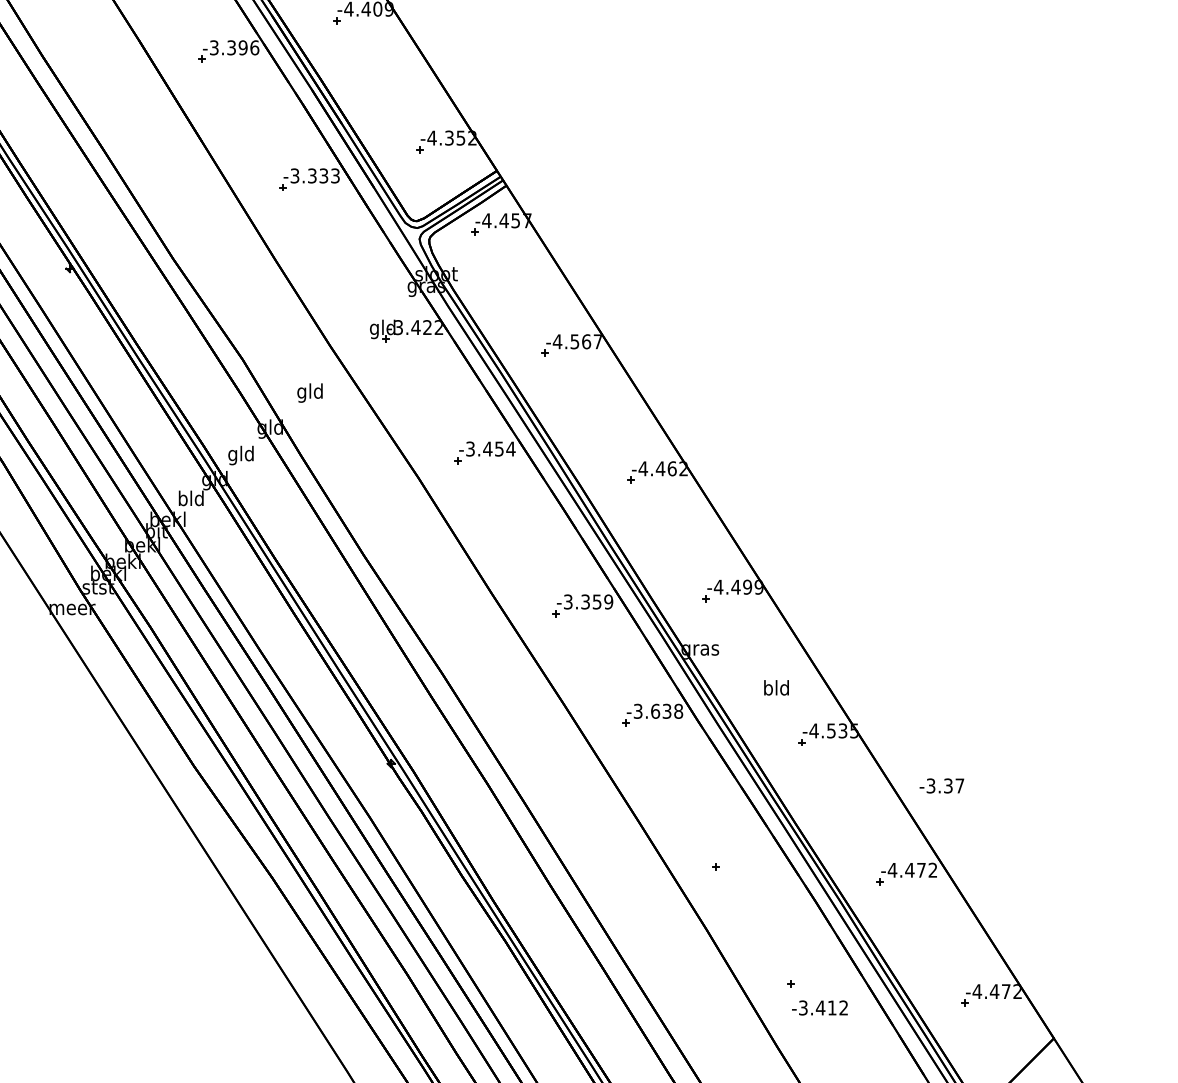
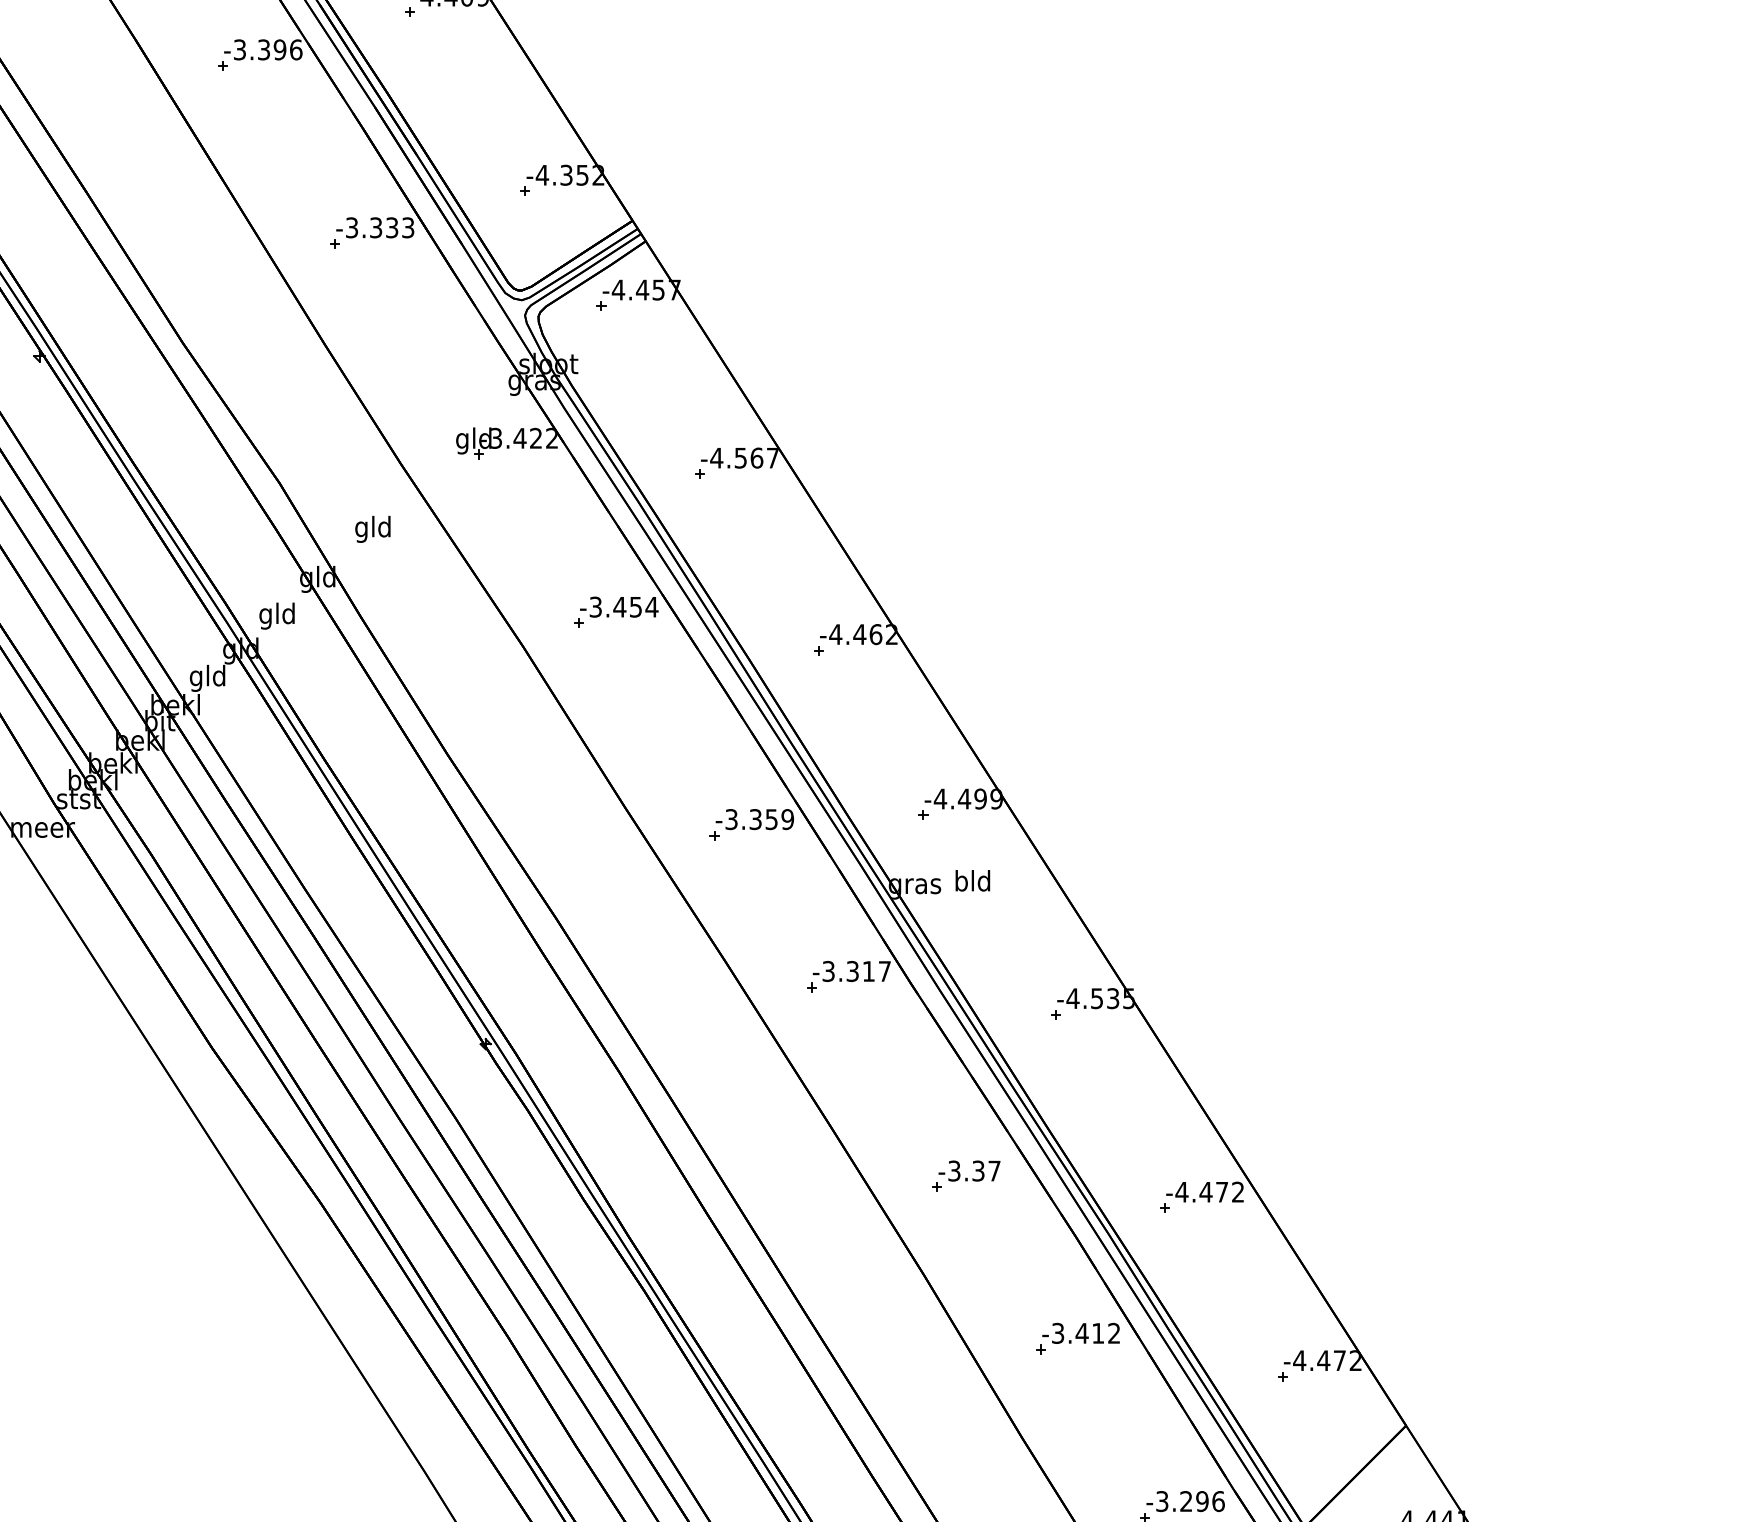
text: (182, 499) -> (195, 677), bld -> gld
text: (776, 687) -> (972, 880), moved
text: (666, 711) -> (868, 971), -3.638 -> -3.317
text: (941, 785) -> (969, 1170), moved
text: (819, 1007) -> (1080, 1332), moved

